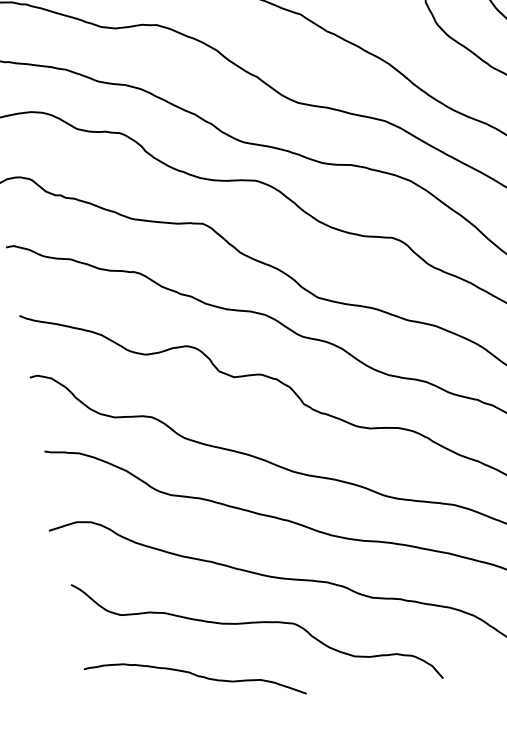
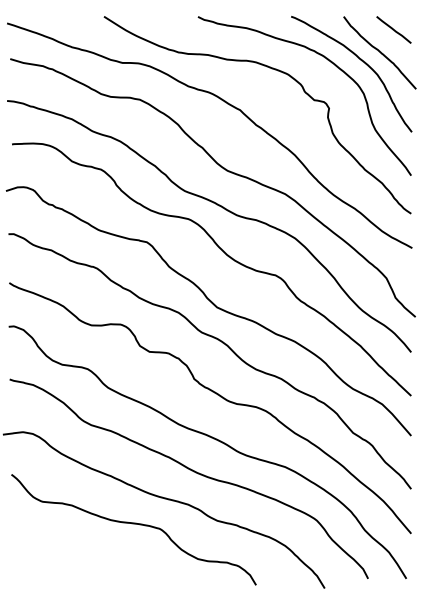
curve: (196, 676) -> (86, 553), removed

